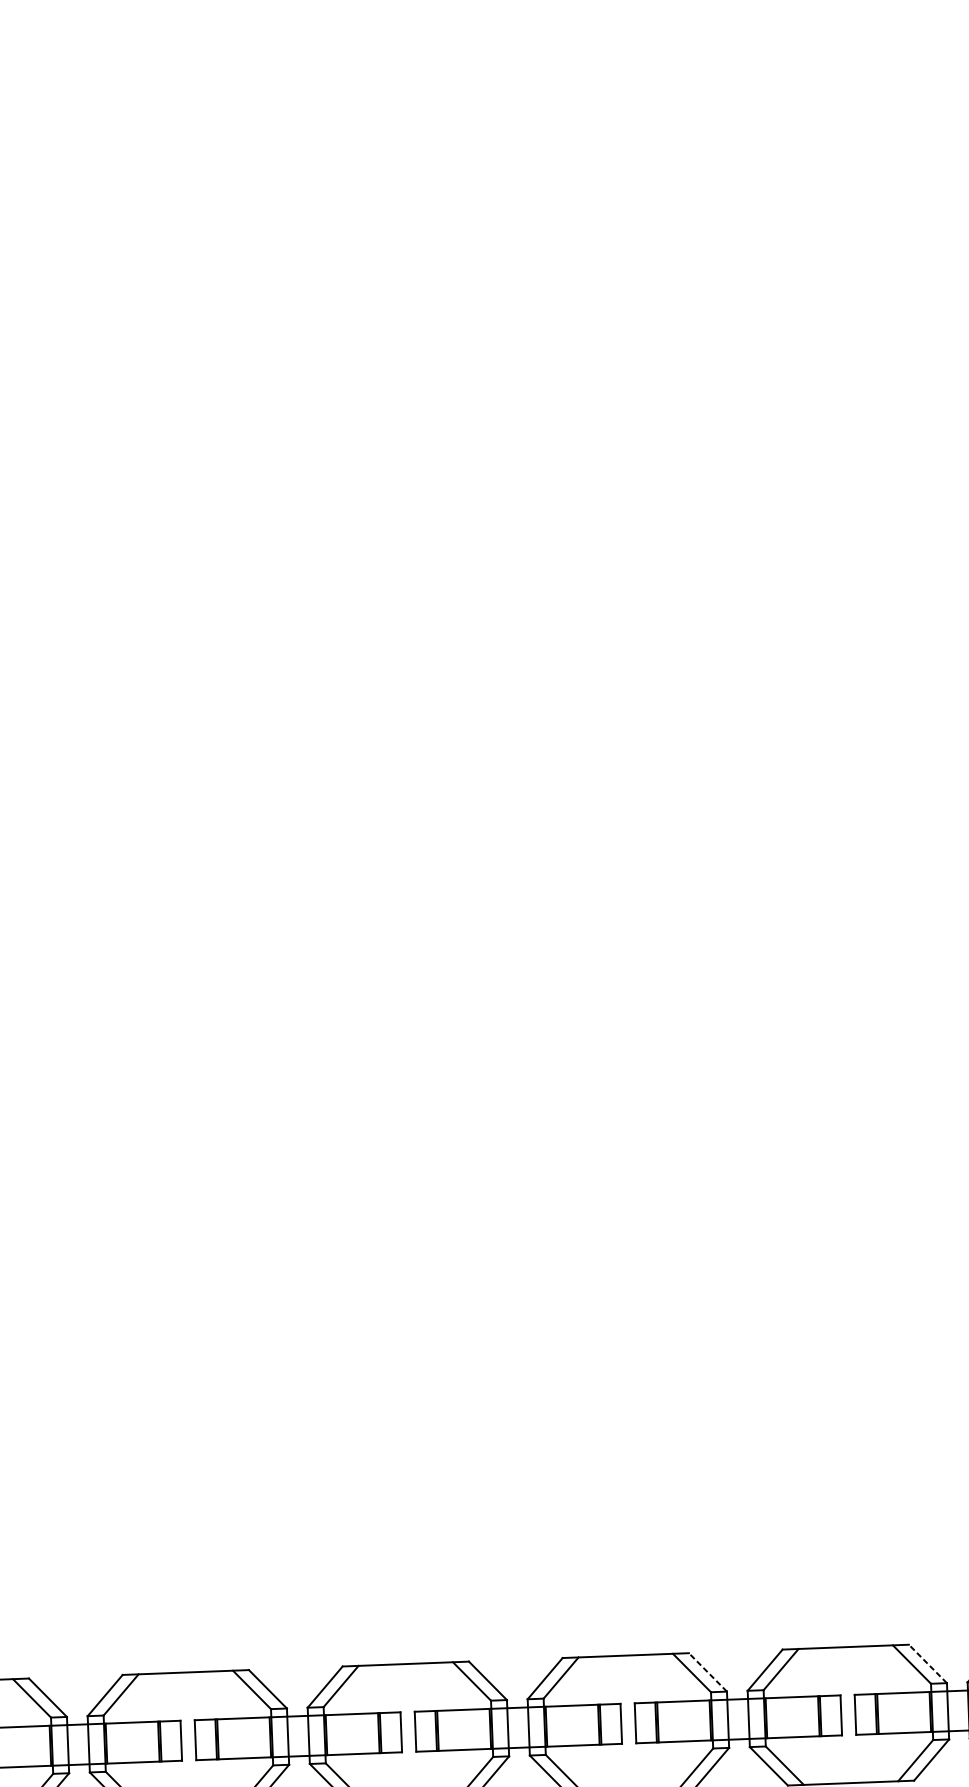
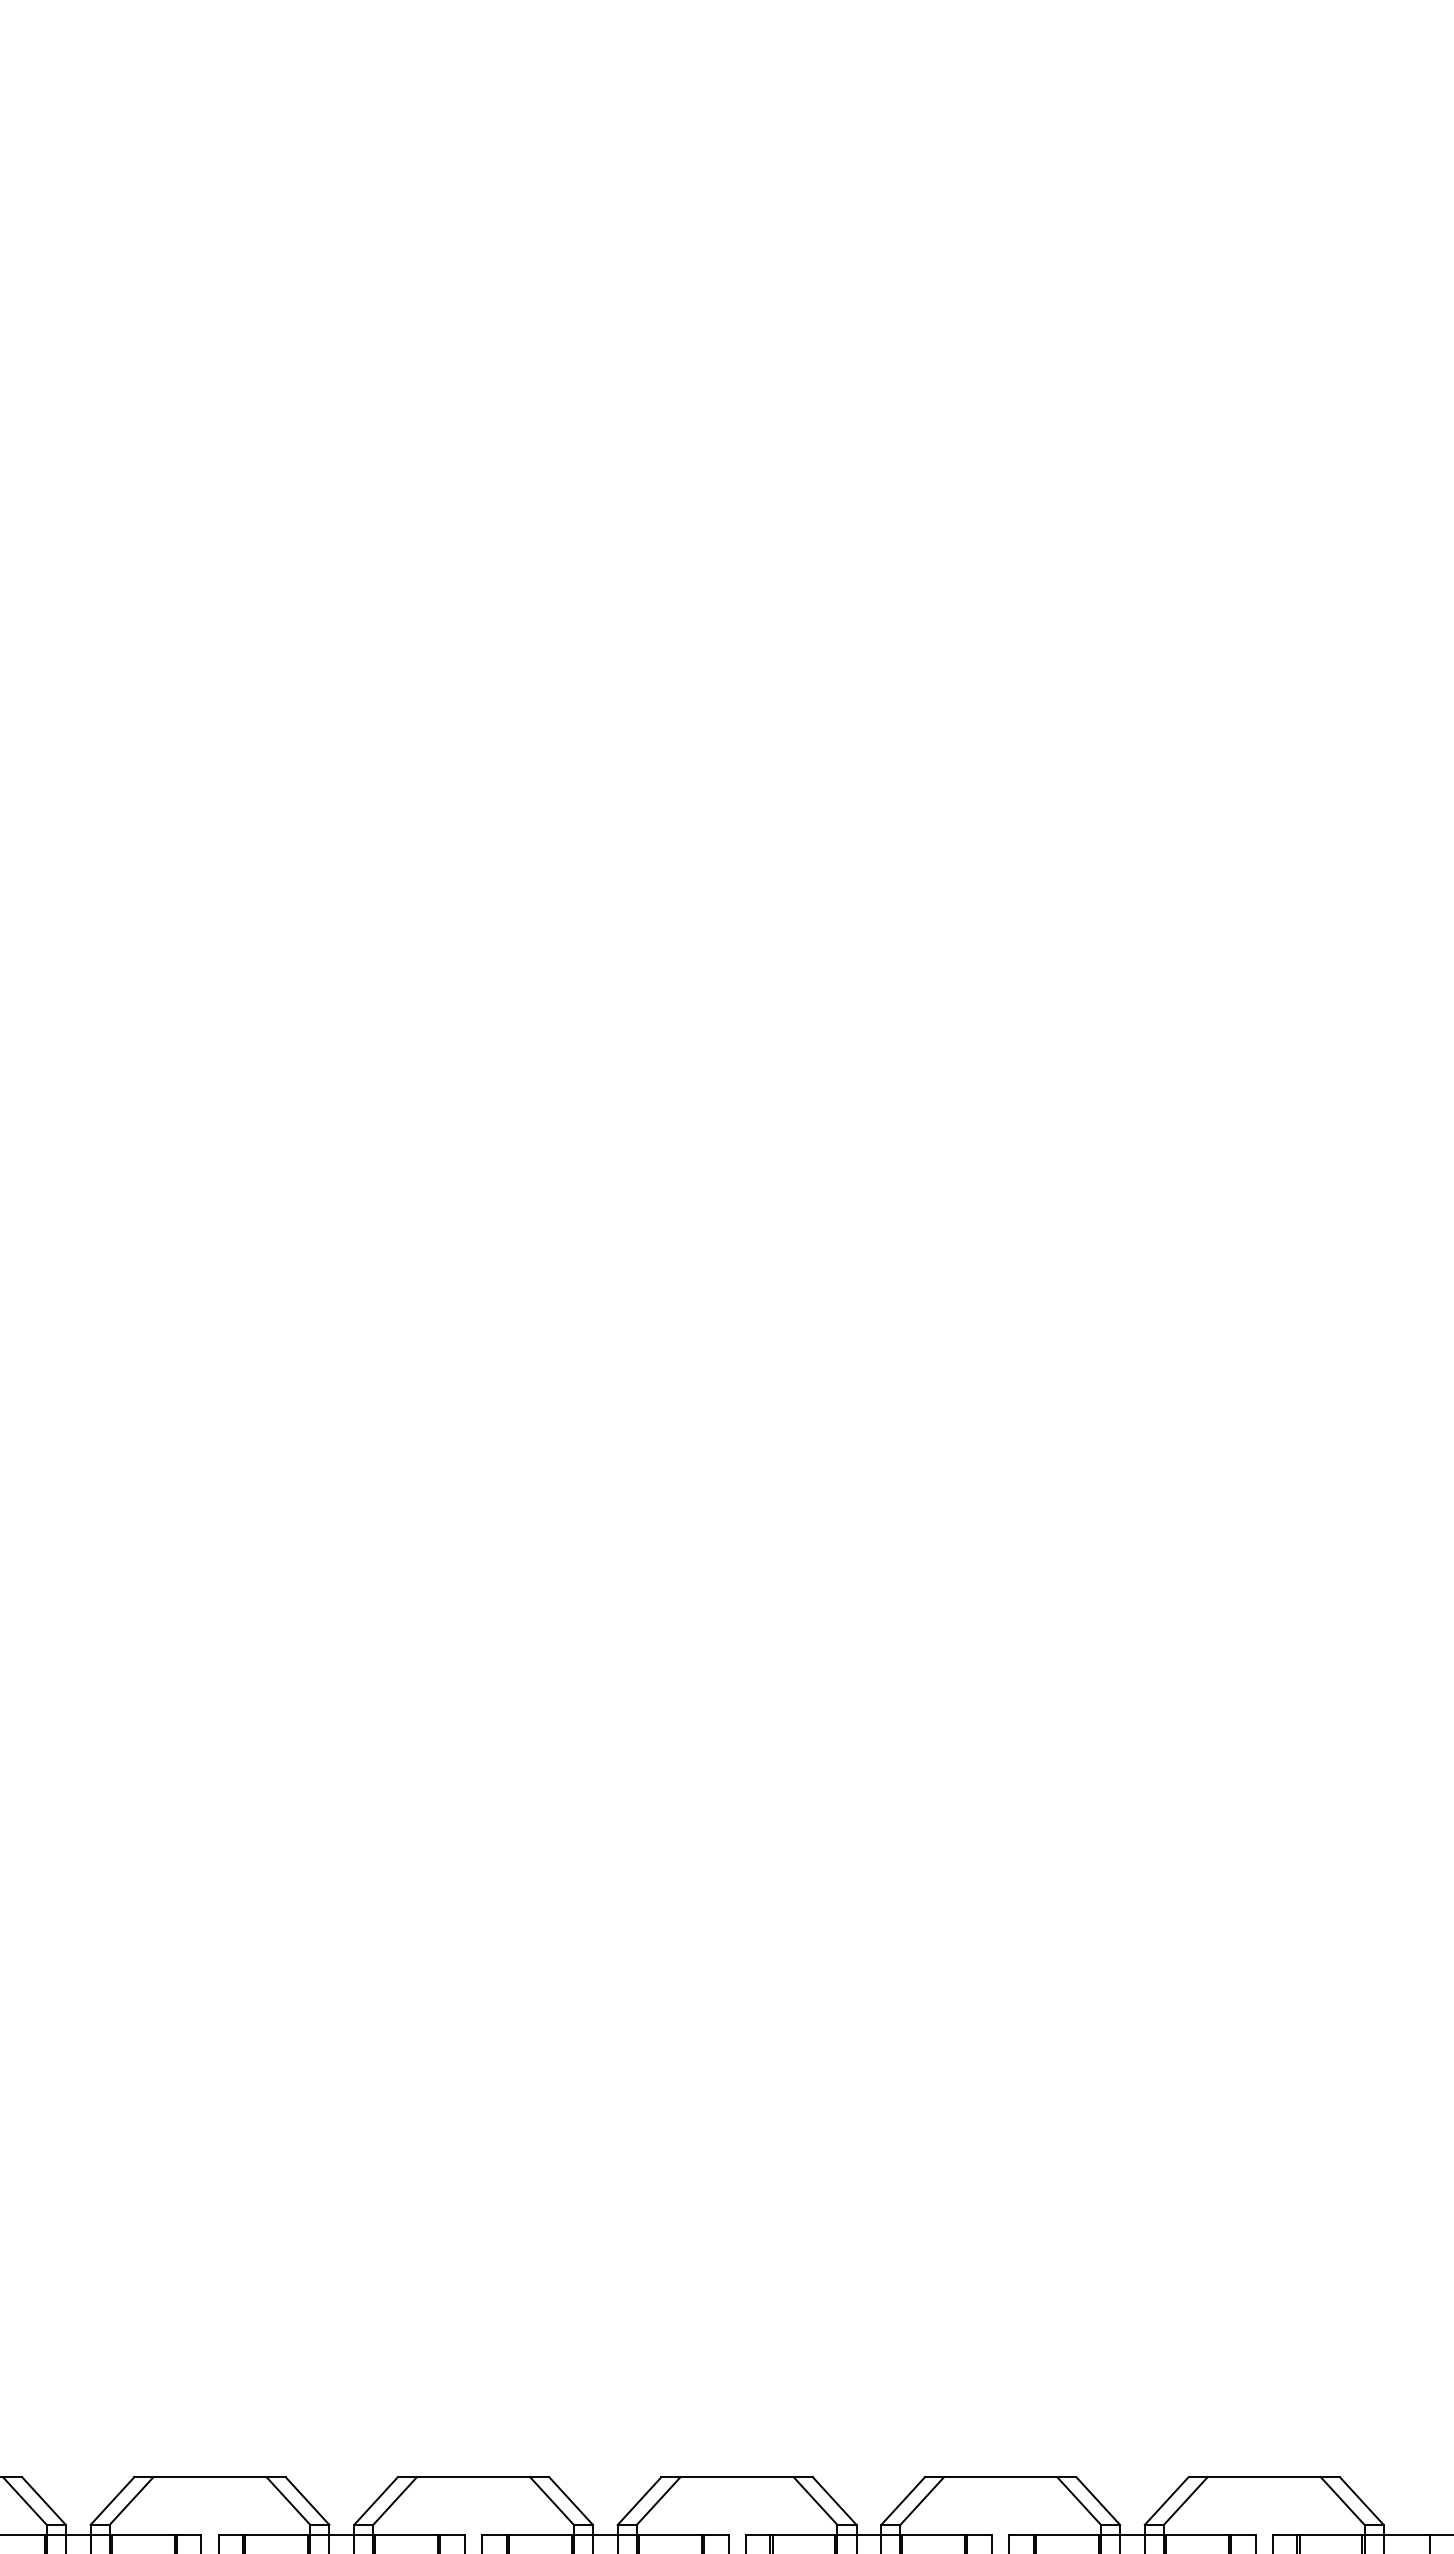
line: (927, 1663) -> (1097, 2500), dashed -> solid
line: (707, 1671) -> (834, 2500), dashed -> solid

